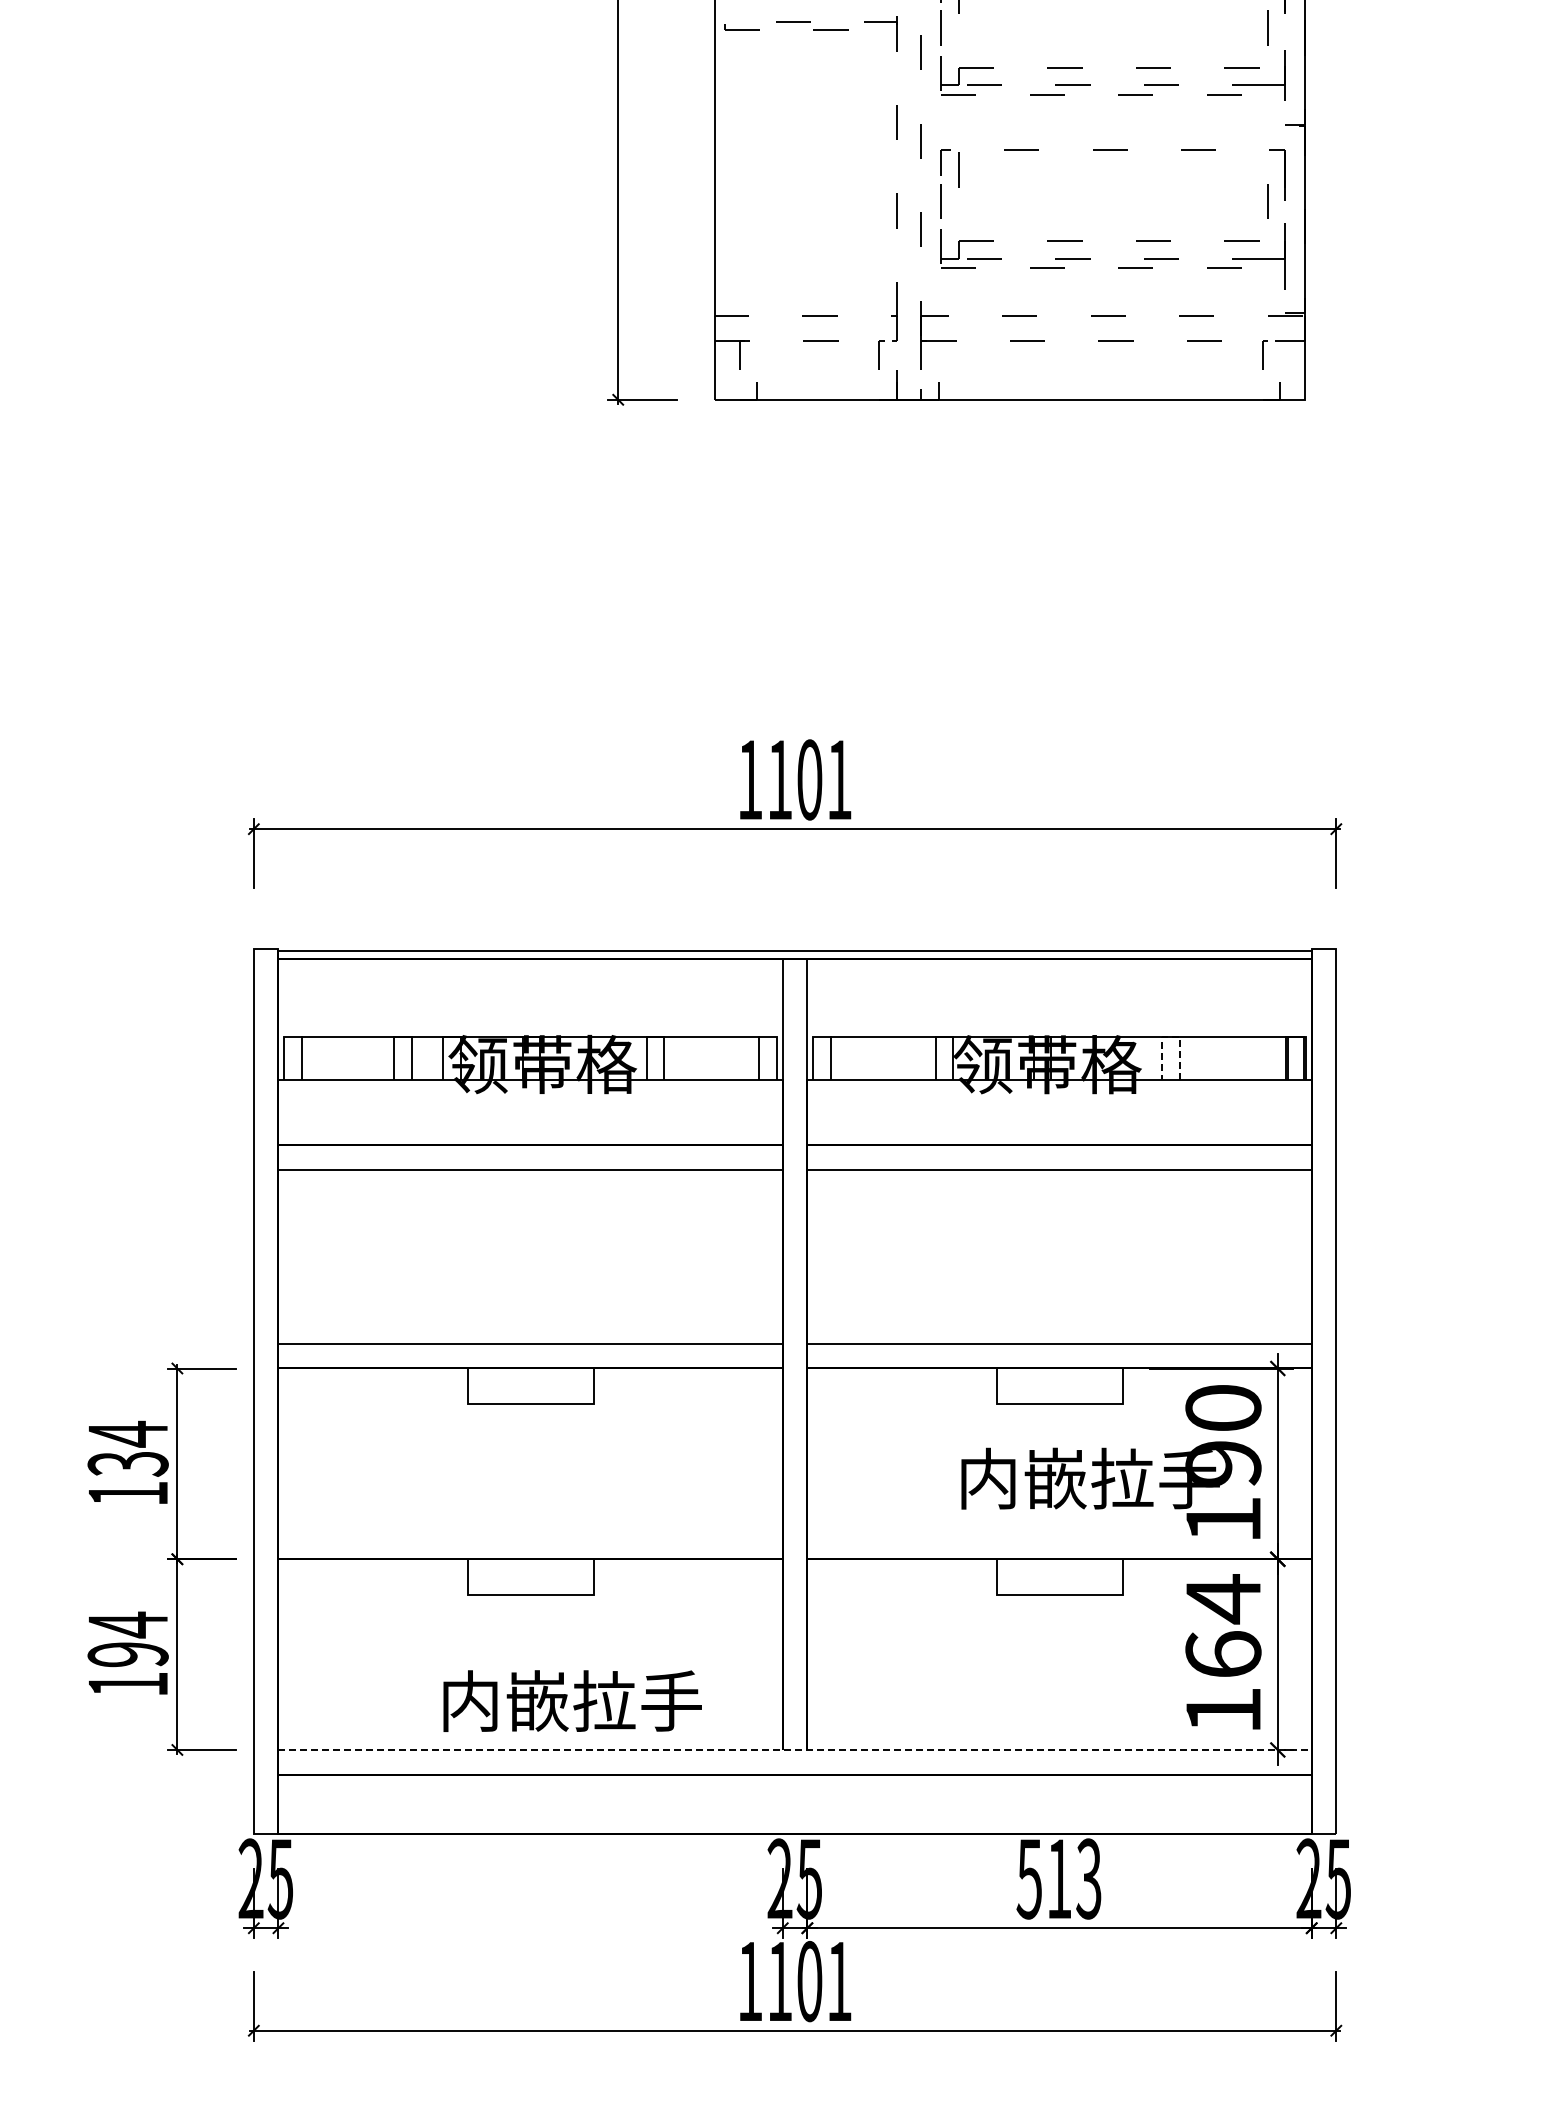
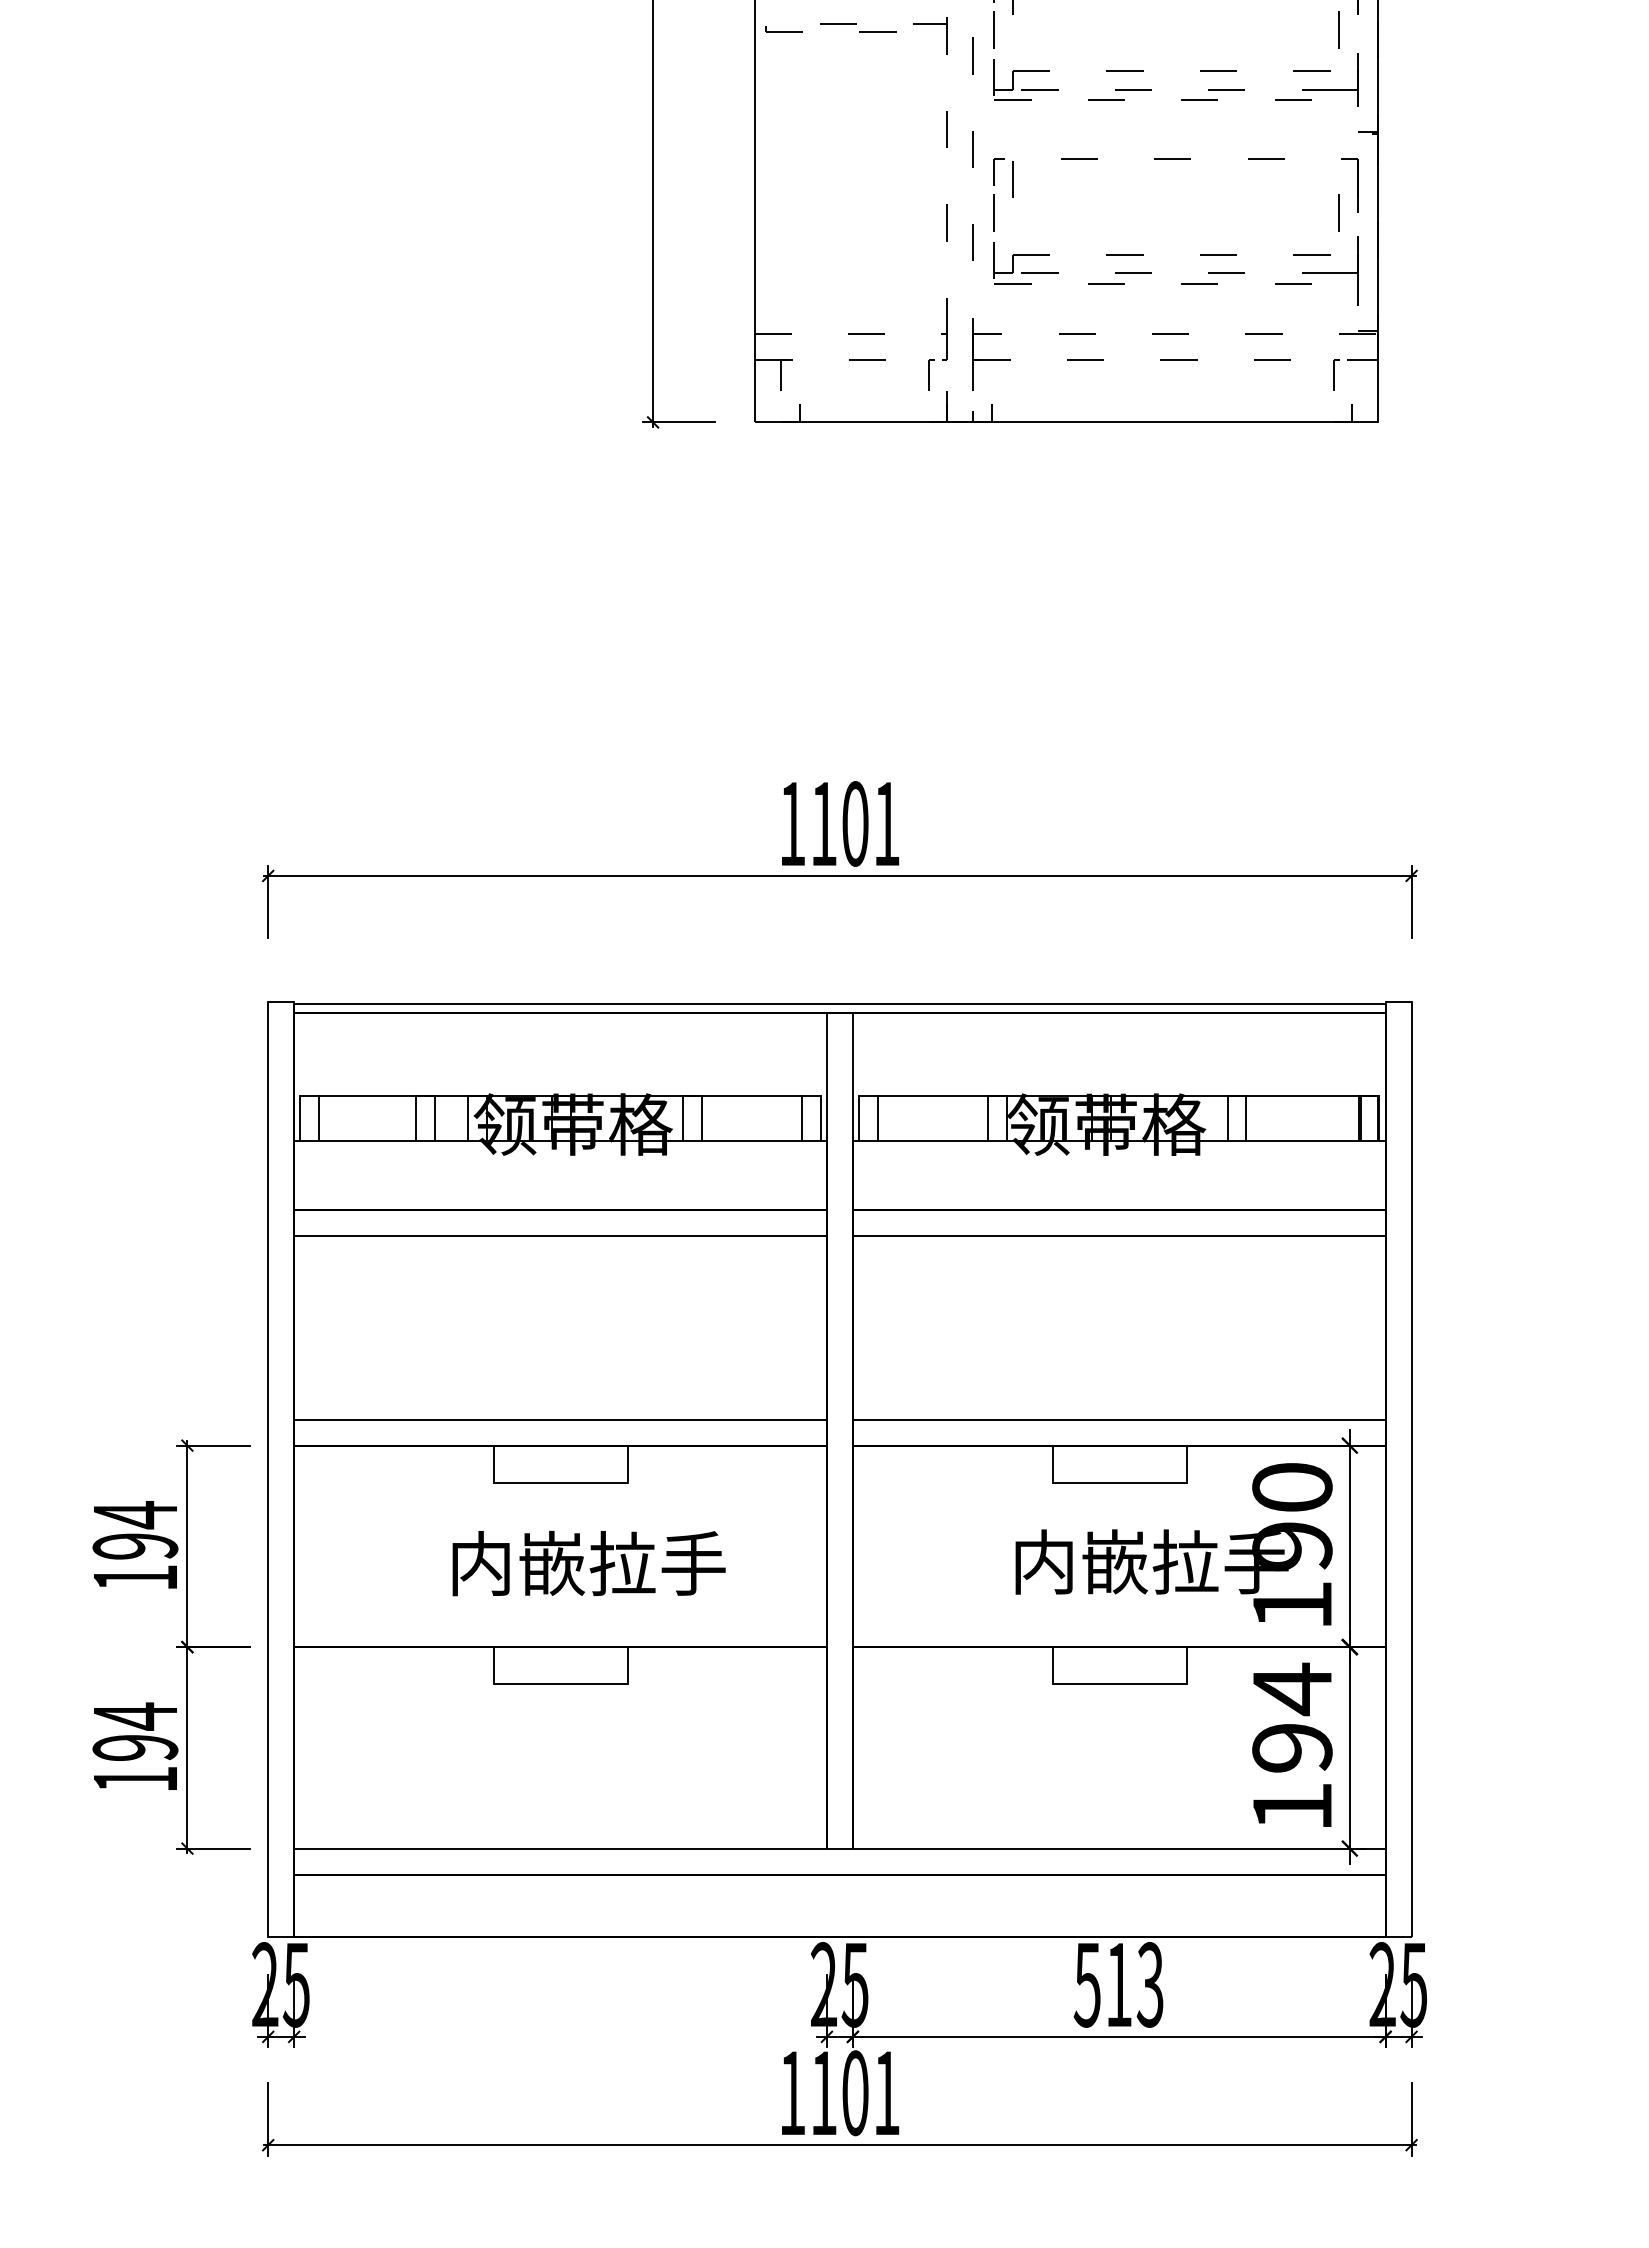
line: (1171, 1037) -> (1237, 1096), dashed -> solid
text: (127, 1463) -> (134, 1545), 134 -> 194
text: (1223, 1654) -> (1292, 1747), 164 -> 194
text: (572, 1700) -> (588, 1562), moved
line: (795, 1749) -> (840, 1848), dashed -> solid

